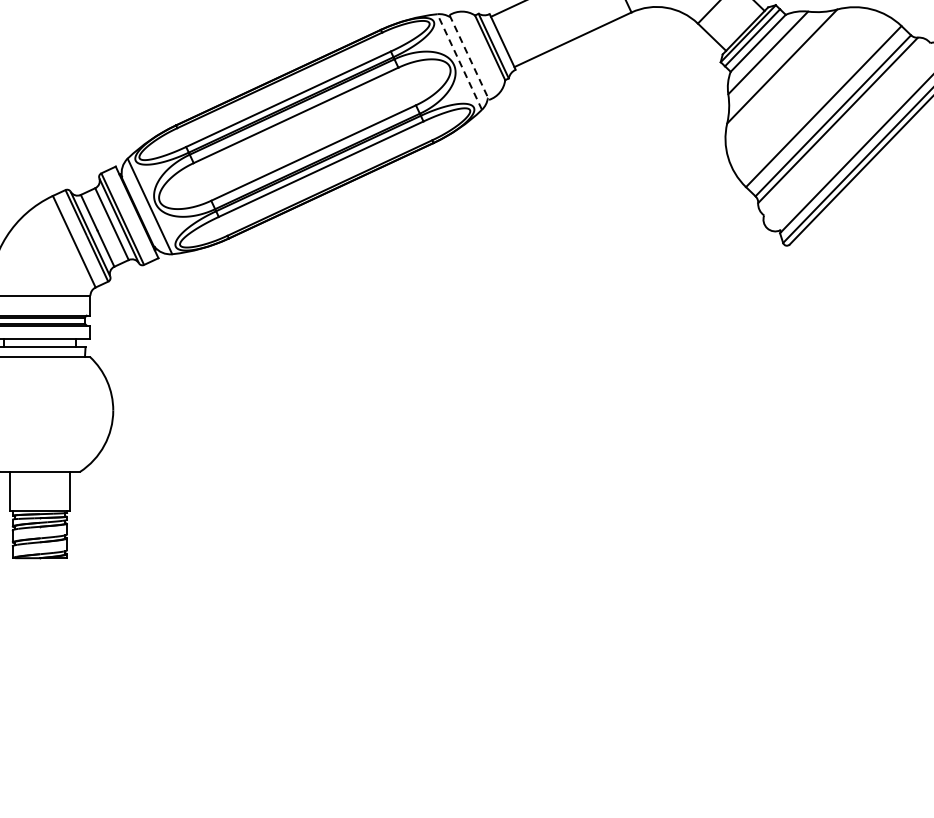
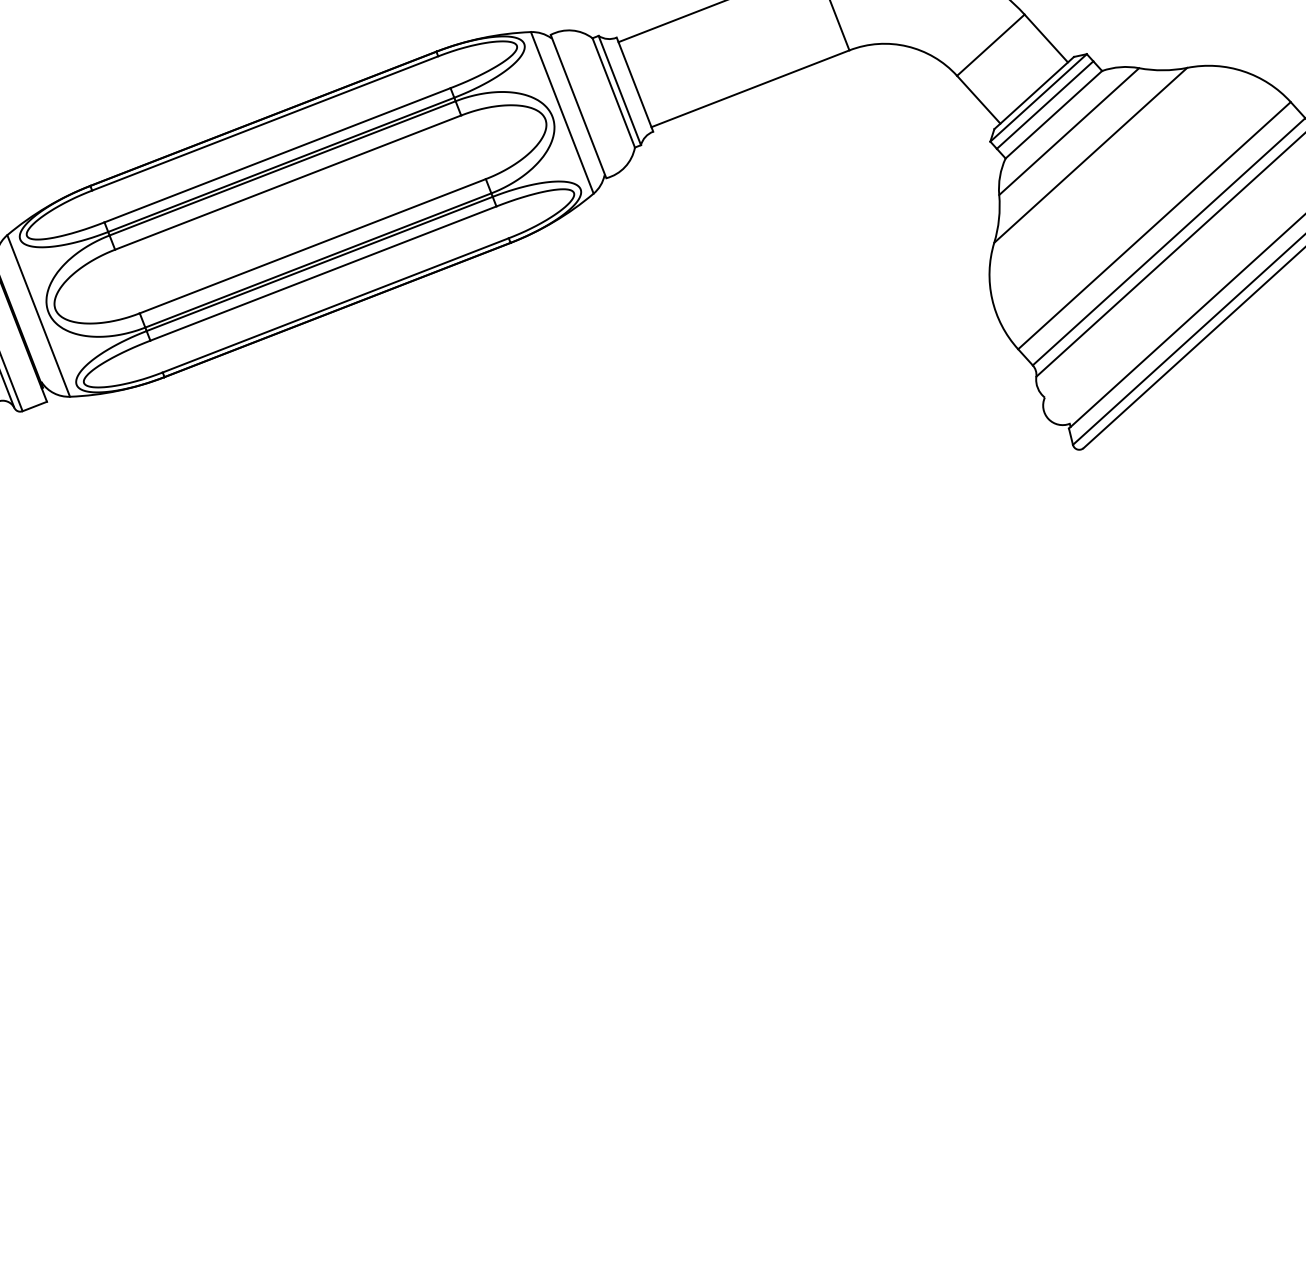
line: (469, 57) -> (578, 106), dashed -> solid
line: (459, 62) -> (561, 113), dashed -> solid

